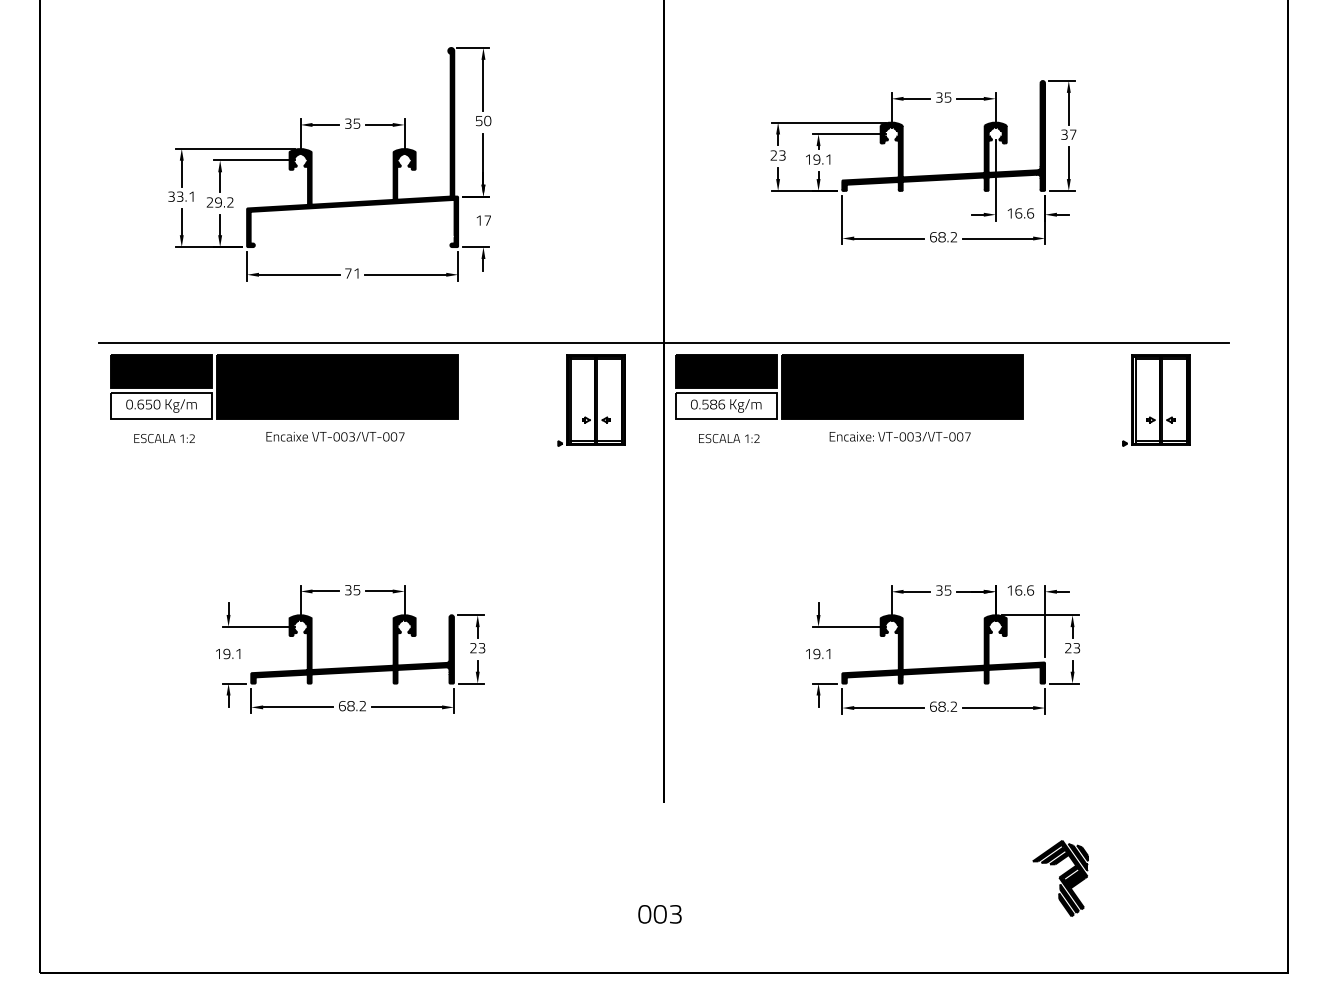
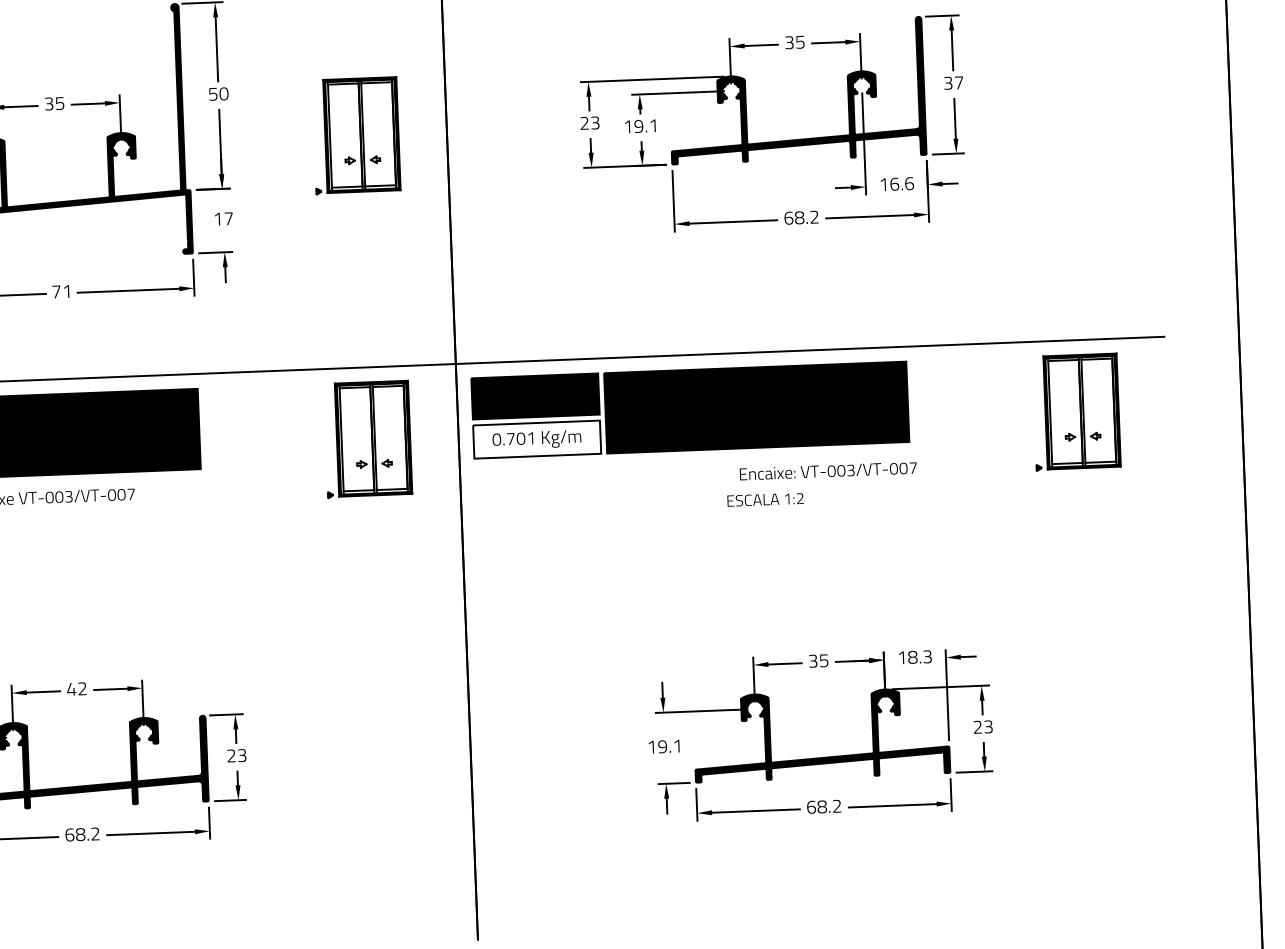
part: (591, 158) -> (355, 135), added
text: (713, 404) -> (520, 438), 0.586 -> 0.701
text: (899, 436) -> (827, 470), moved
text: (729, 438) -> (765, 499), moved
text: (352, 590) -> (76, 689), 35 -> 42
text: (1024, 590) -> (920, 657), 16.6 -> 18.3

